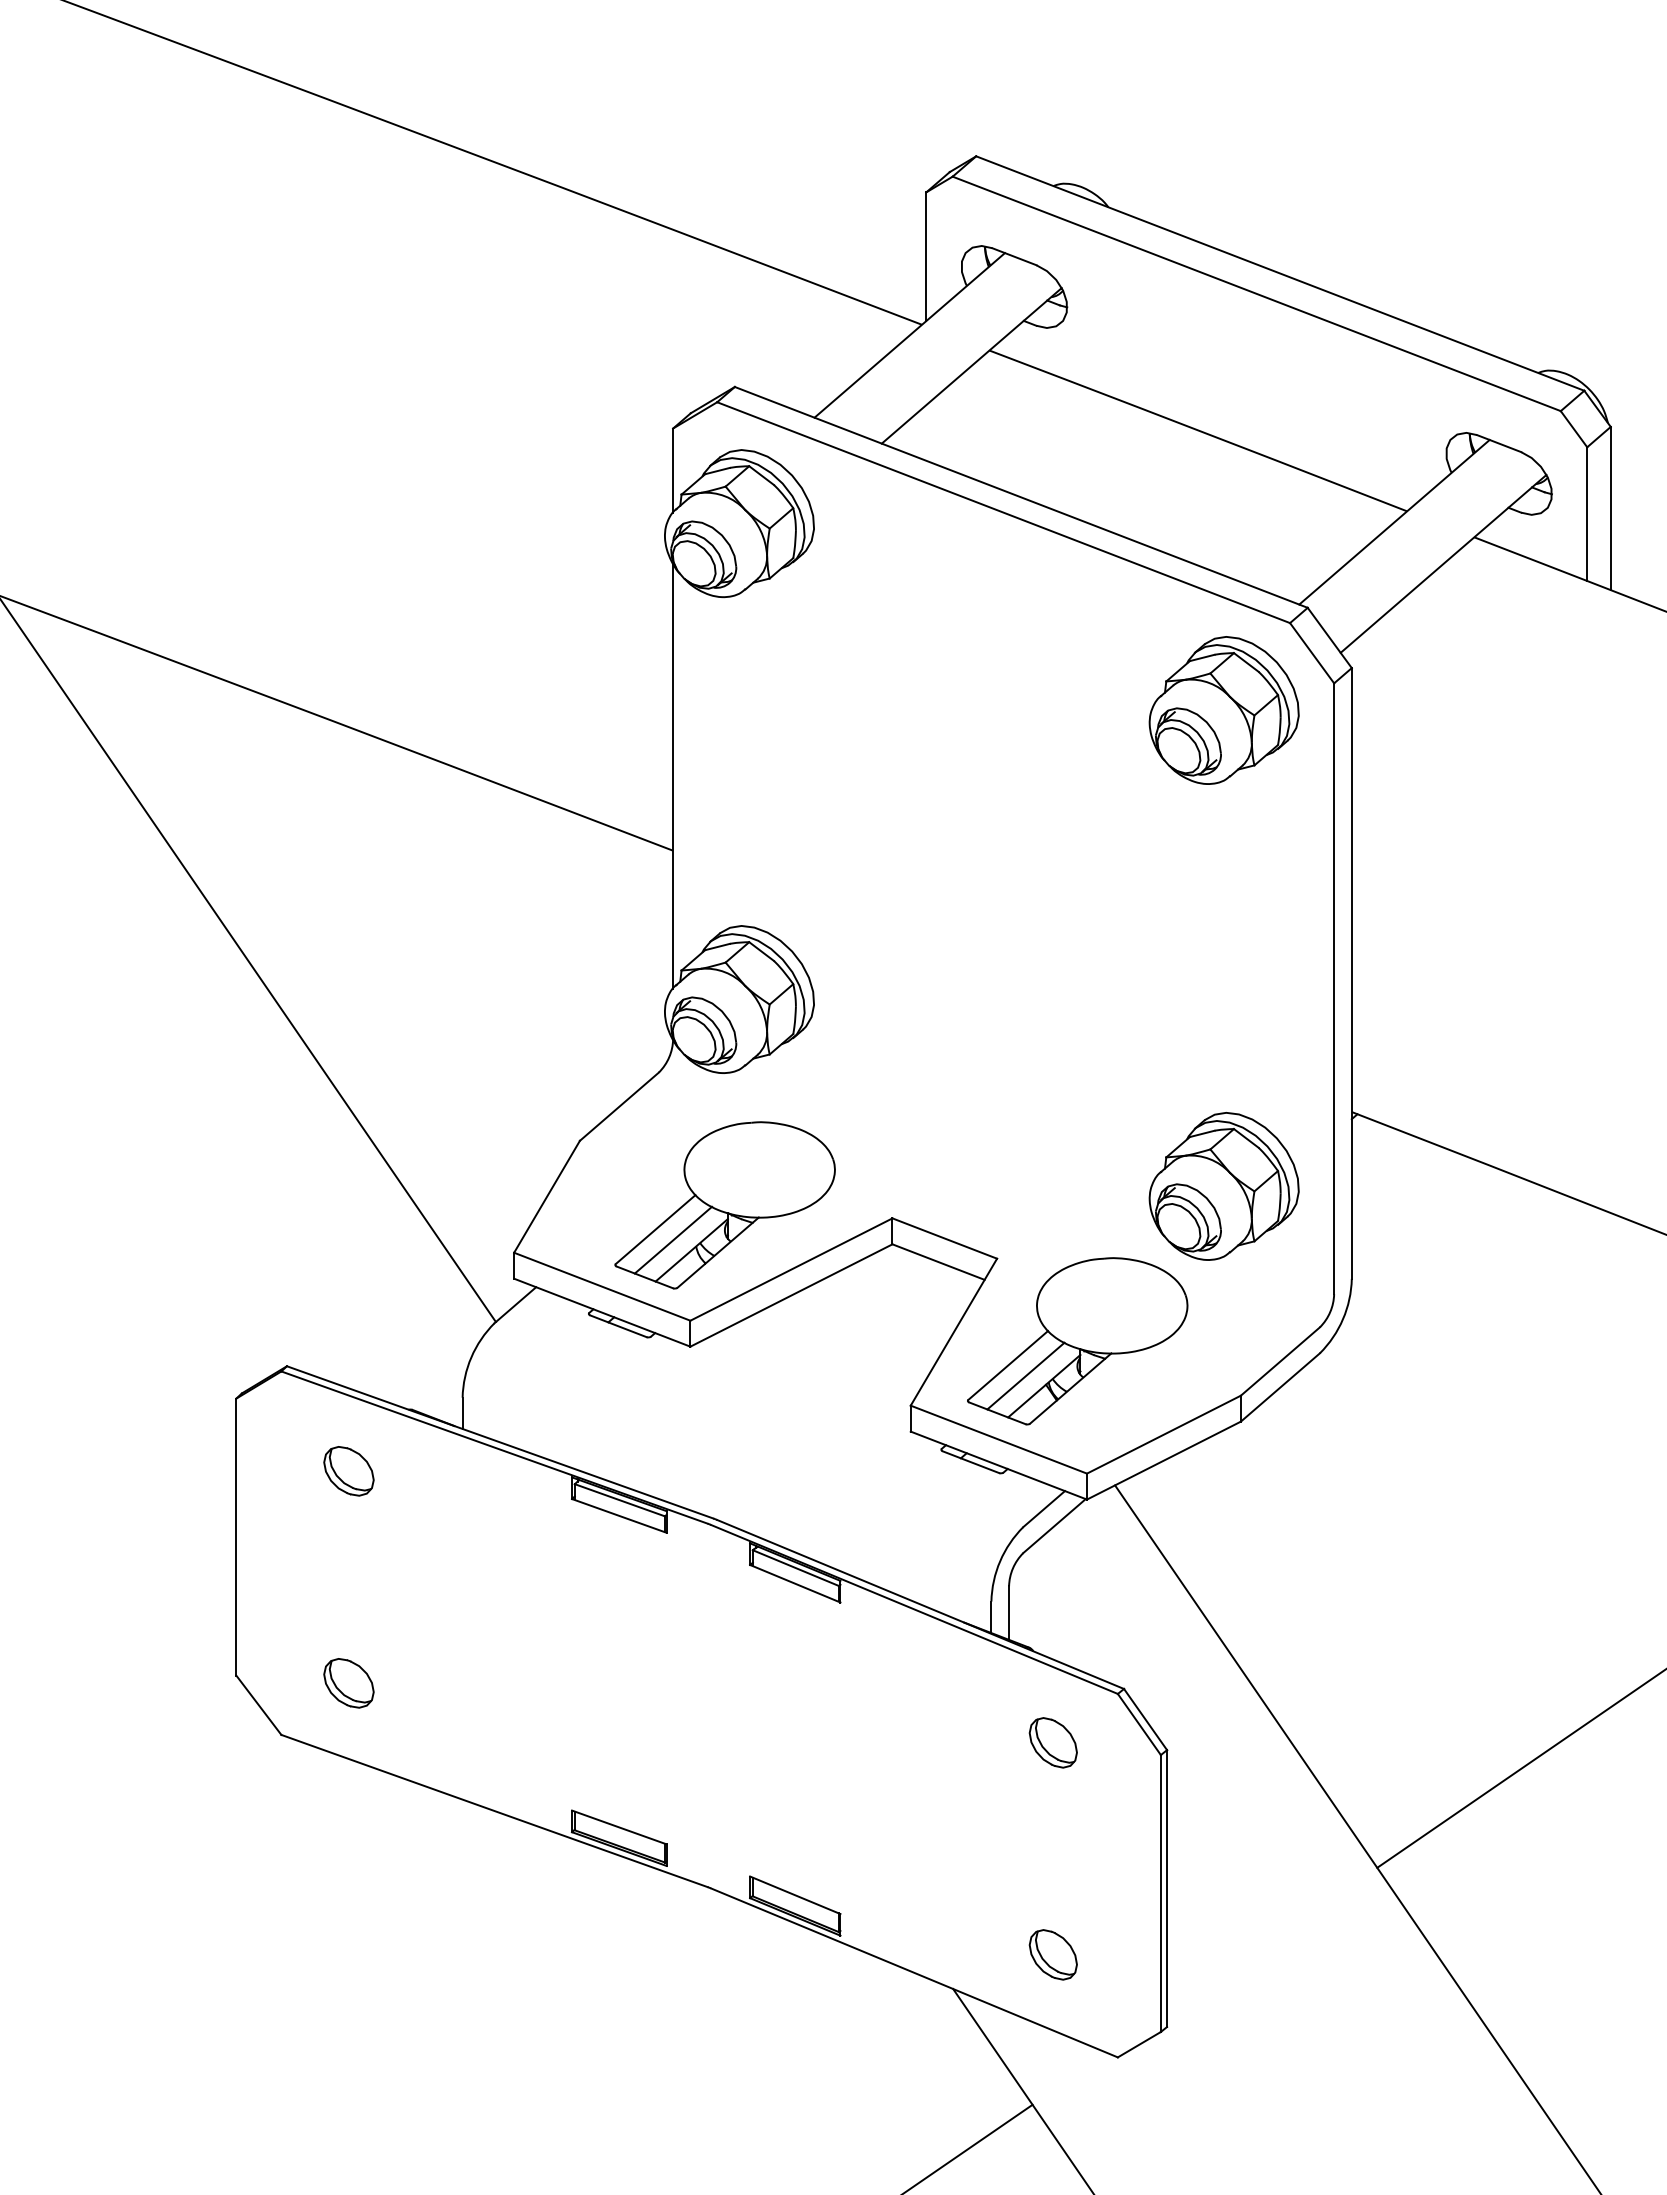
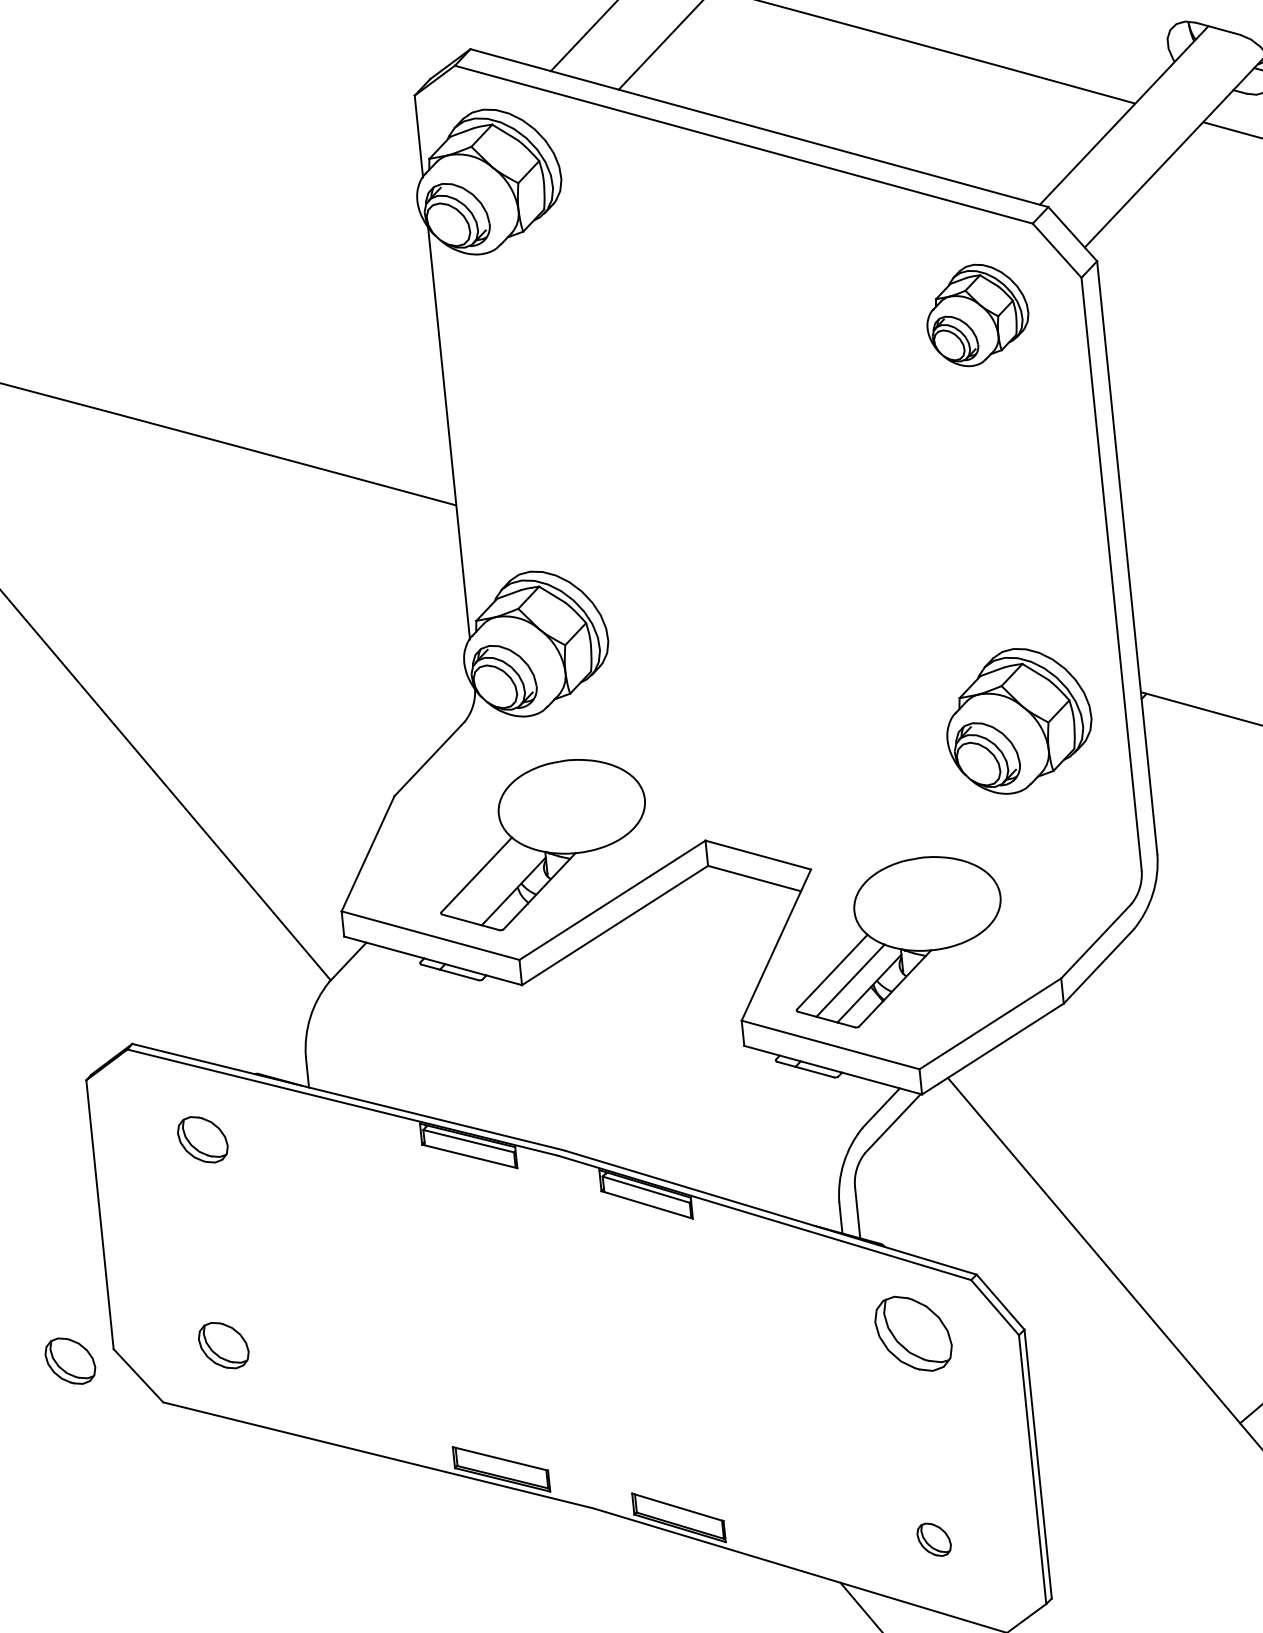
part: (1223, 710) -> (976, 315), size x0.7
part: (1223, 1186) -> (1017, 720), moved
line: (673, 1239) -> (495, 882), removed
part: (190, 1683) -> (69, 1361), added
part: (1052, 1742) -> (912, 1333), size x1.6
part: (1052, 1954) -> (933, 1539), size x0.7

